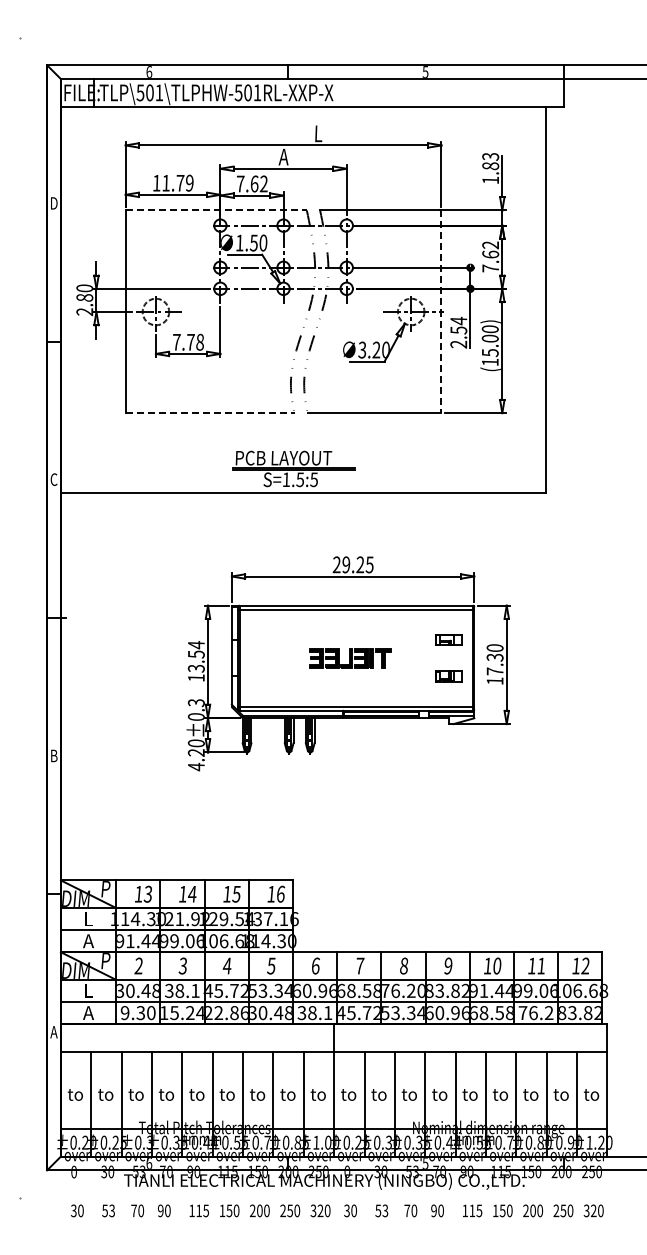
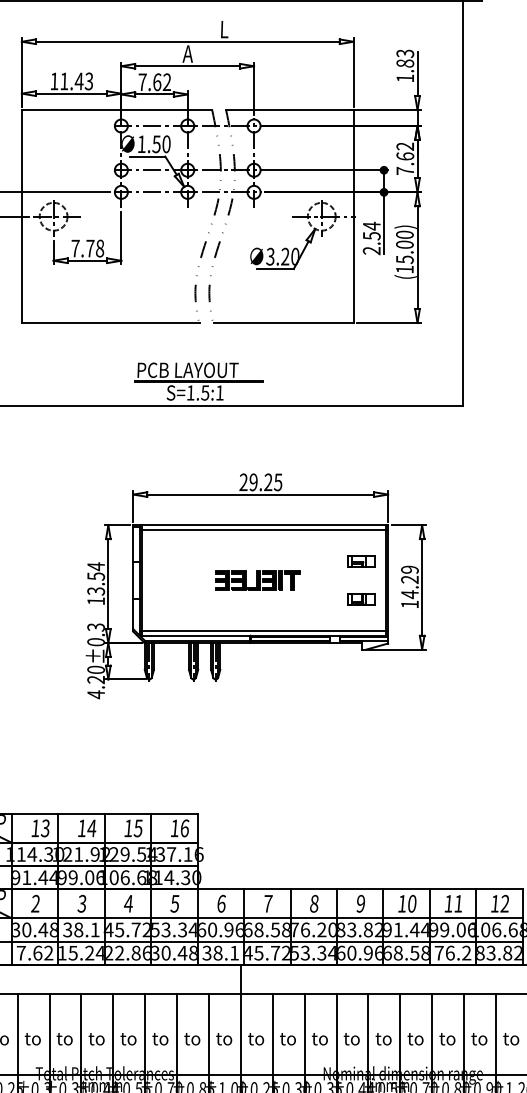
text: (184, 183) -> (83, 81), 11.79 -> 11.43
line: (216, 210) -> (117, 110), dashed -> solid
line: (441, 312) -> (353, 217), dashed -> solid
line: (210, 413) -> (110, 323), dashed -> solid
text: (313, 479) -> (219, 392), S=1.5:5 -> S=1.5:1
text: (494, 660) -> (409, 582), 17.30 -> 14.29
text: (137, 1013) -> (34, 953), 9.30 -> 7.62

